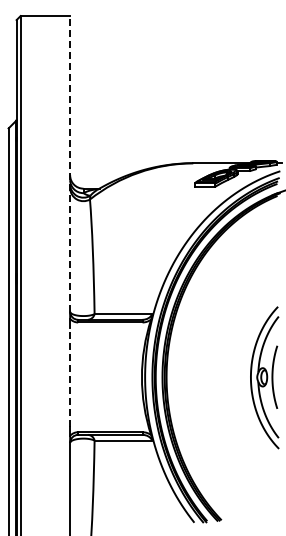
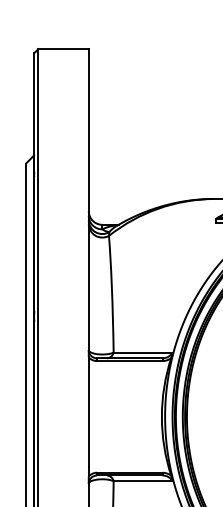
line: (70, 163) -> (89, 199), dashed -> solid
line: (70, 376) -> (89, 416), dashed -> solid

